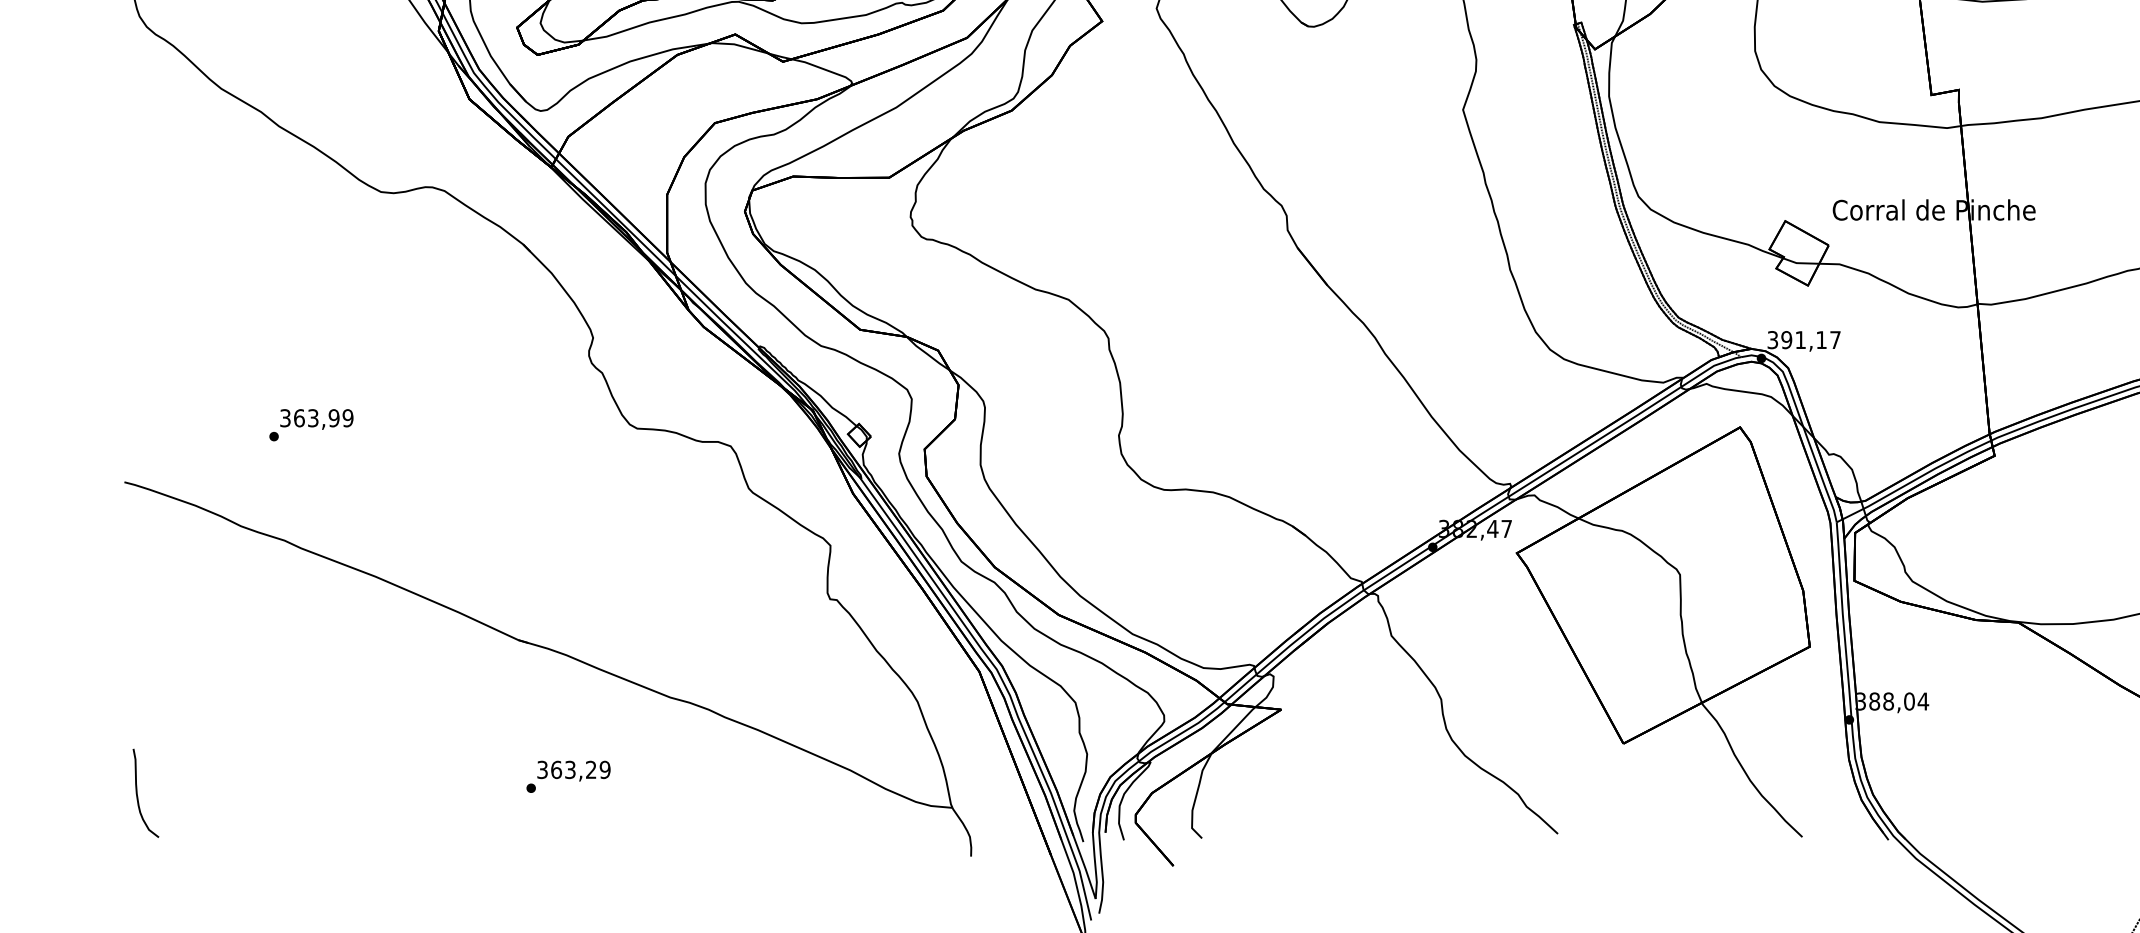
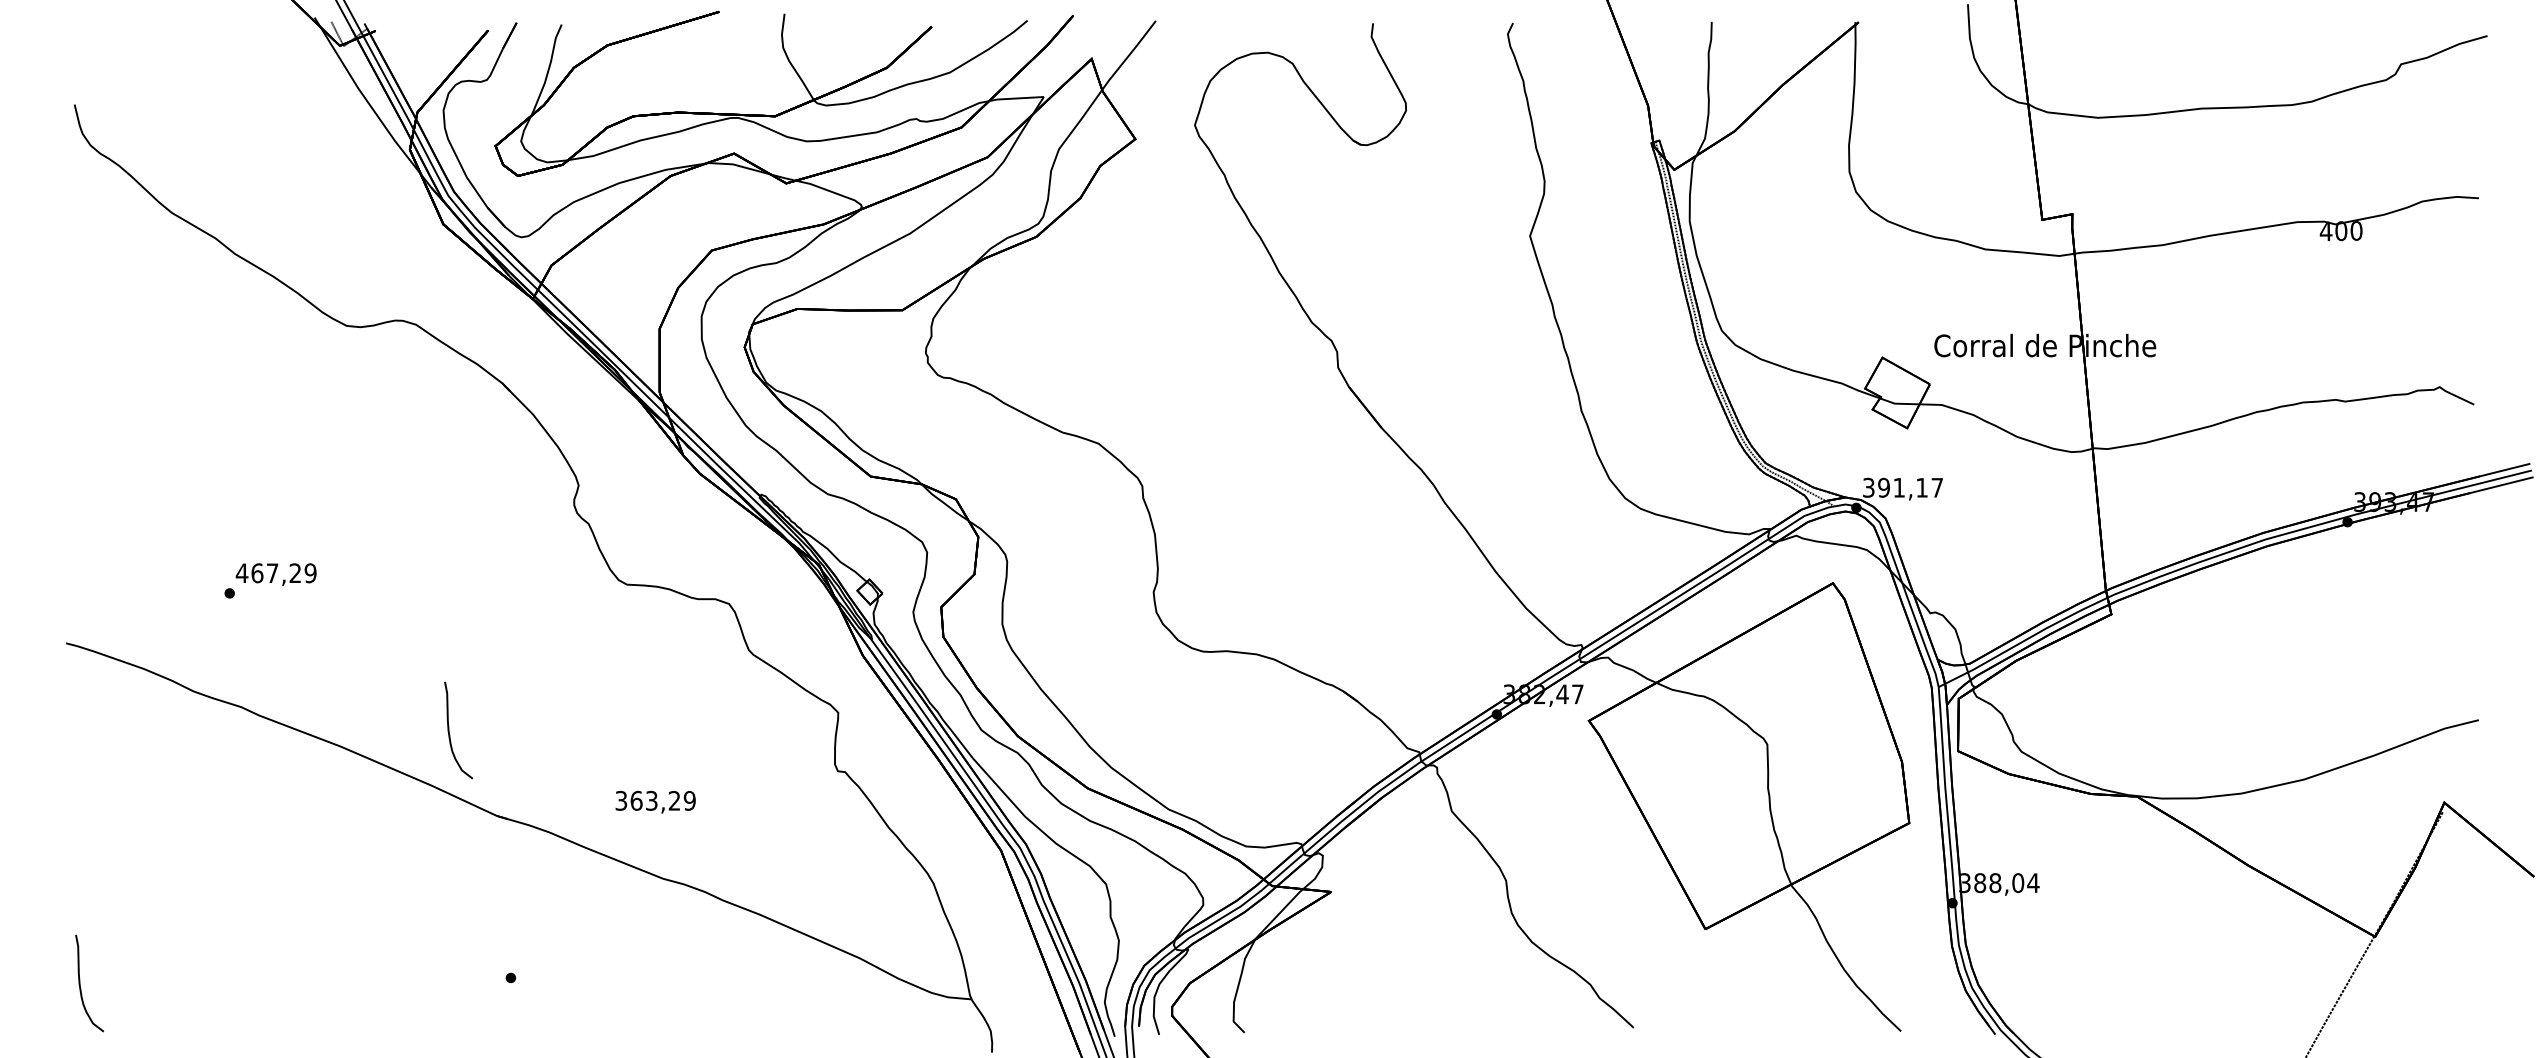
text: (309, 418) -> (268, 573), 363,99 -> 467,29
curve: (475, 561) -> (449, 730), added
text: (573, 770) -> (655, 801), moved

